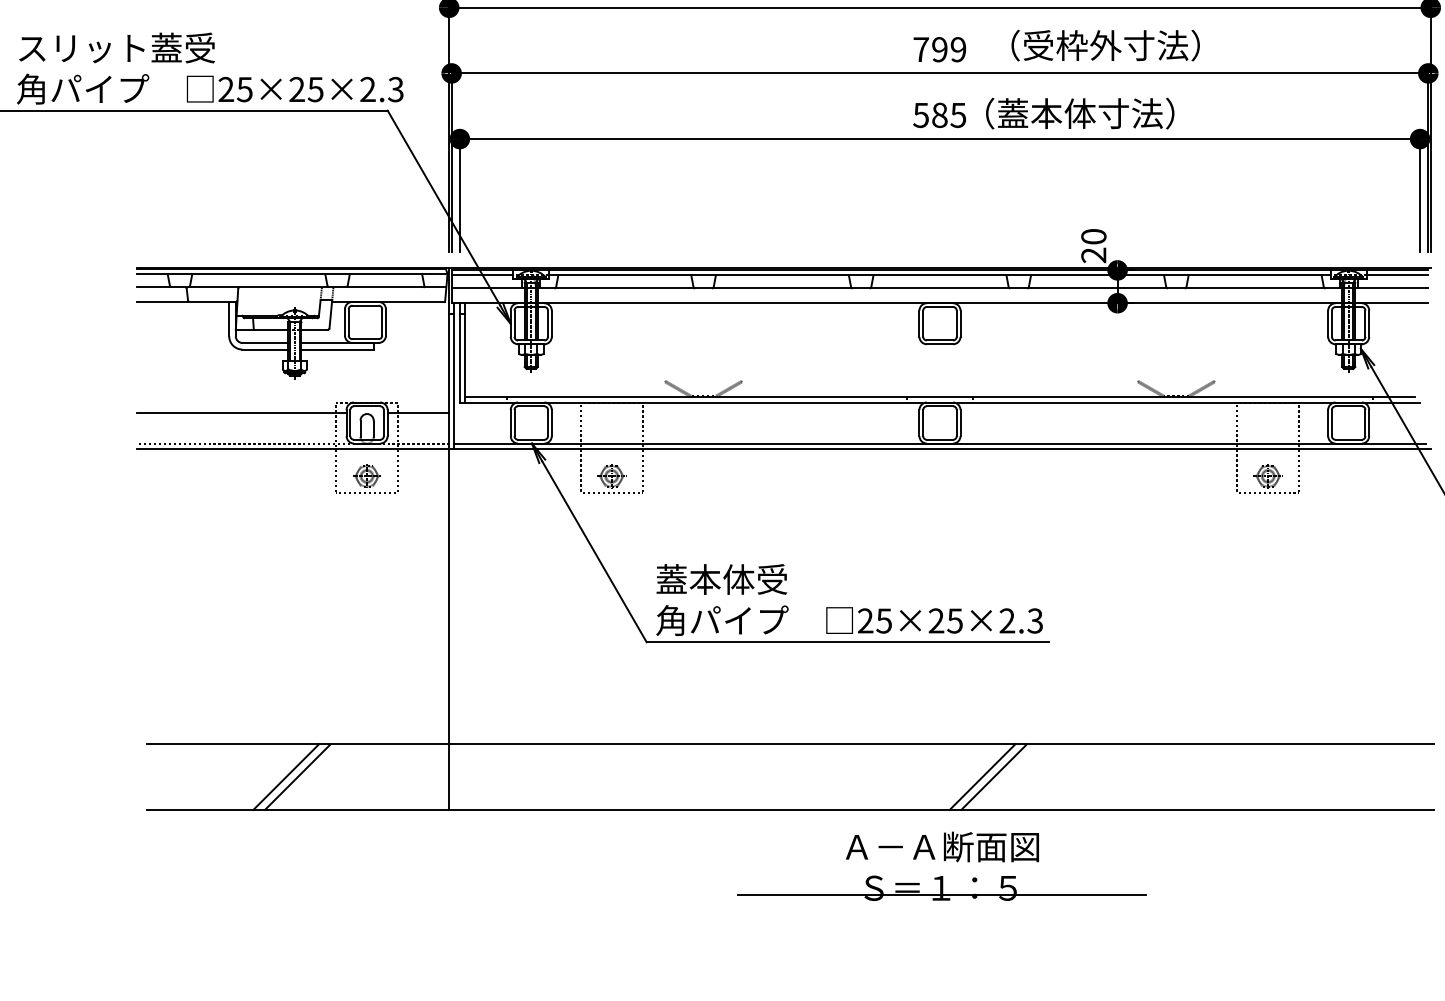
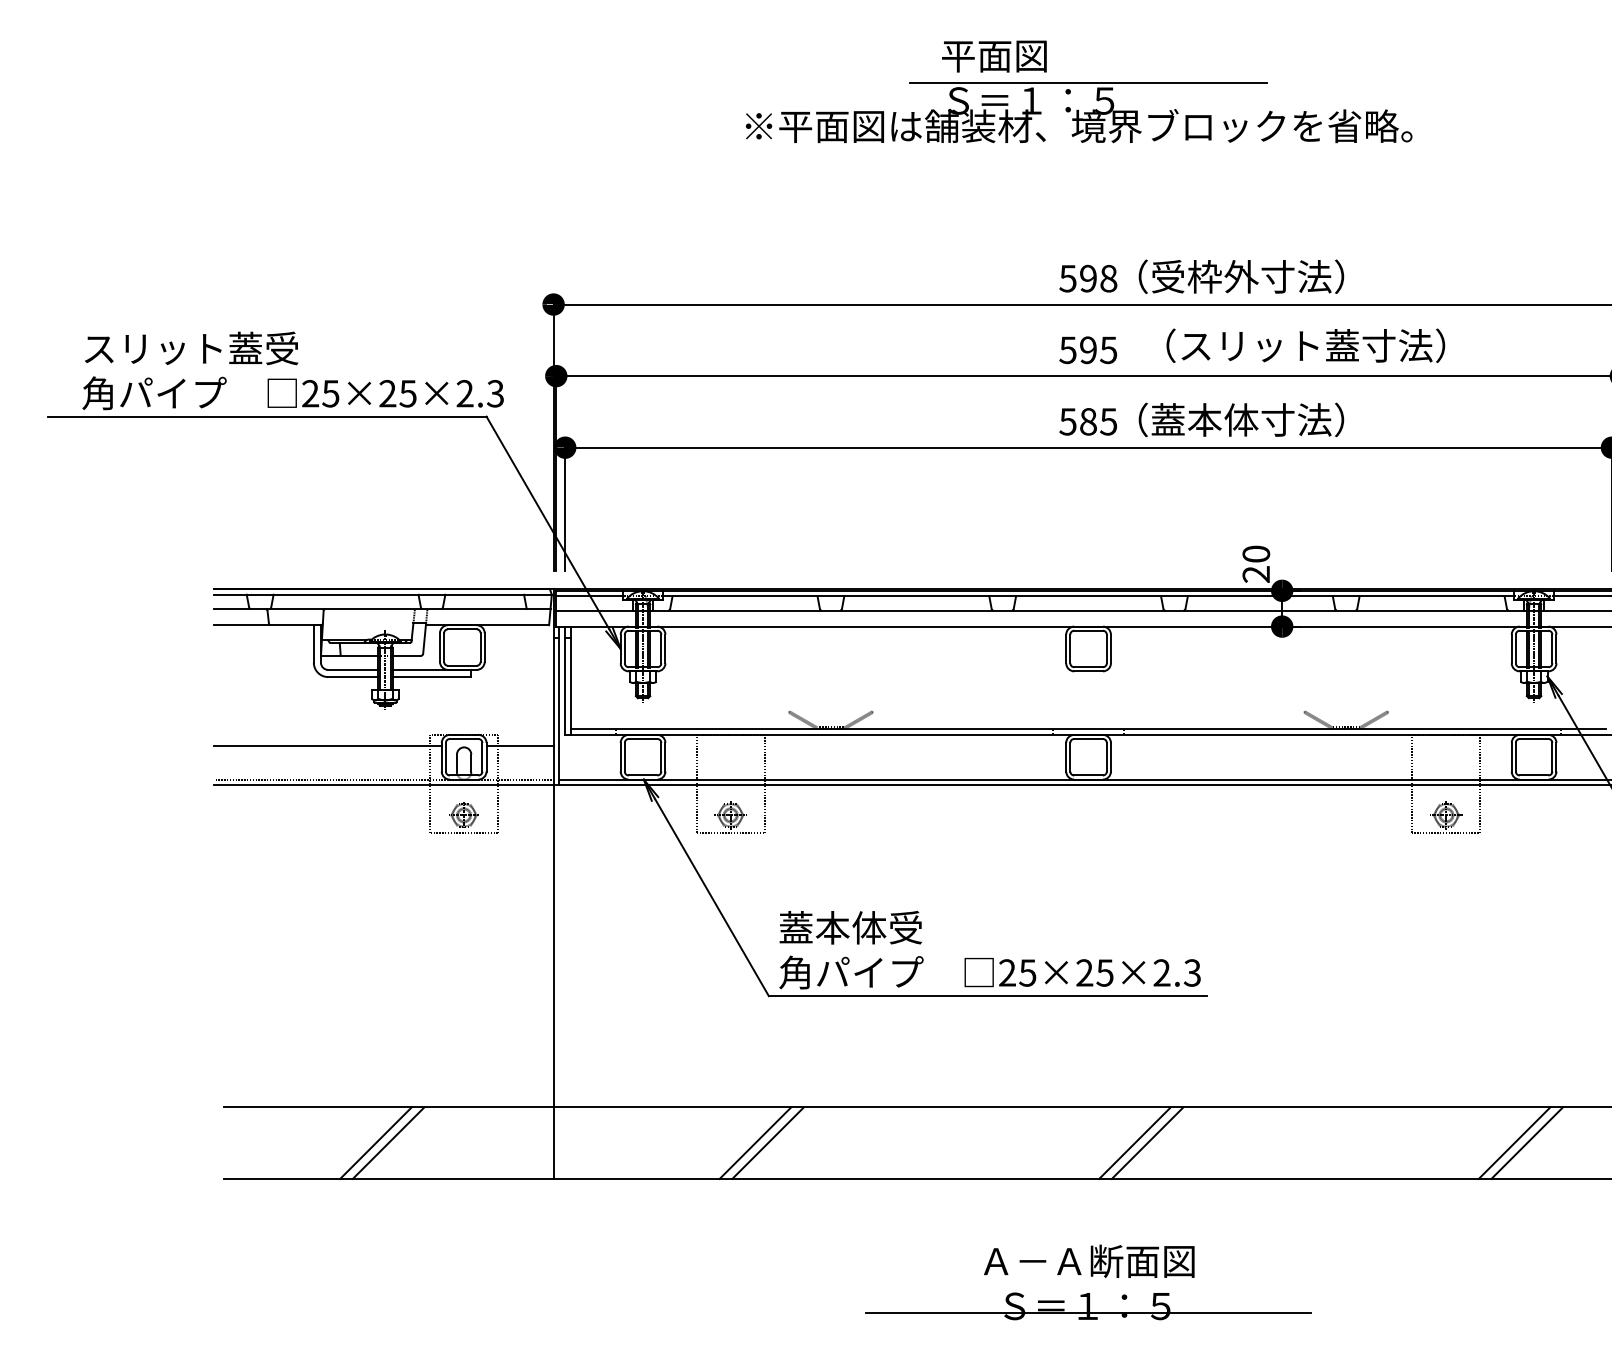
text: (1145, 45) -> (1312, 345), （受枠外寸法） -> （スリット蓋寸法）
text: (939, 49) -> (1088, 350), 799 -> 595
line: (634, 776) -> (755, 1142), added
line: (645, 776) -> (767, 1142), added
line: (1330, 776) -> (1514, 1142), added
line: (1341, 776) -> (1526, 1142), added
part: (944, 860) -> (1091, 1276), moved

